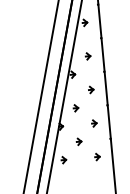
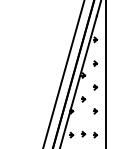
part: (79, 140) -> (83, 133), moved

